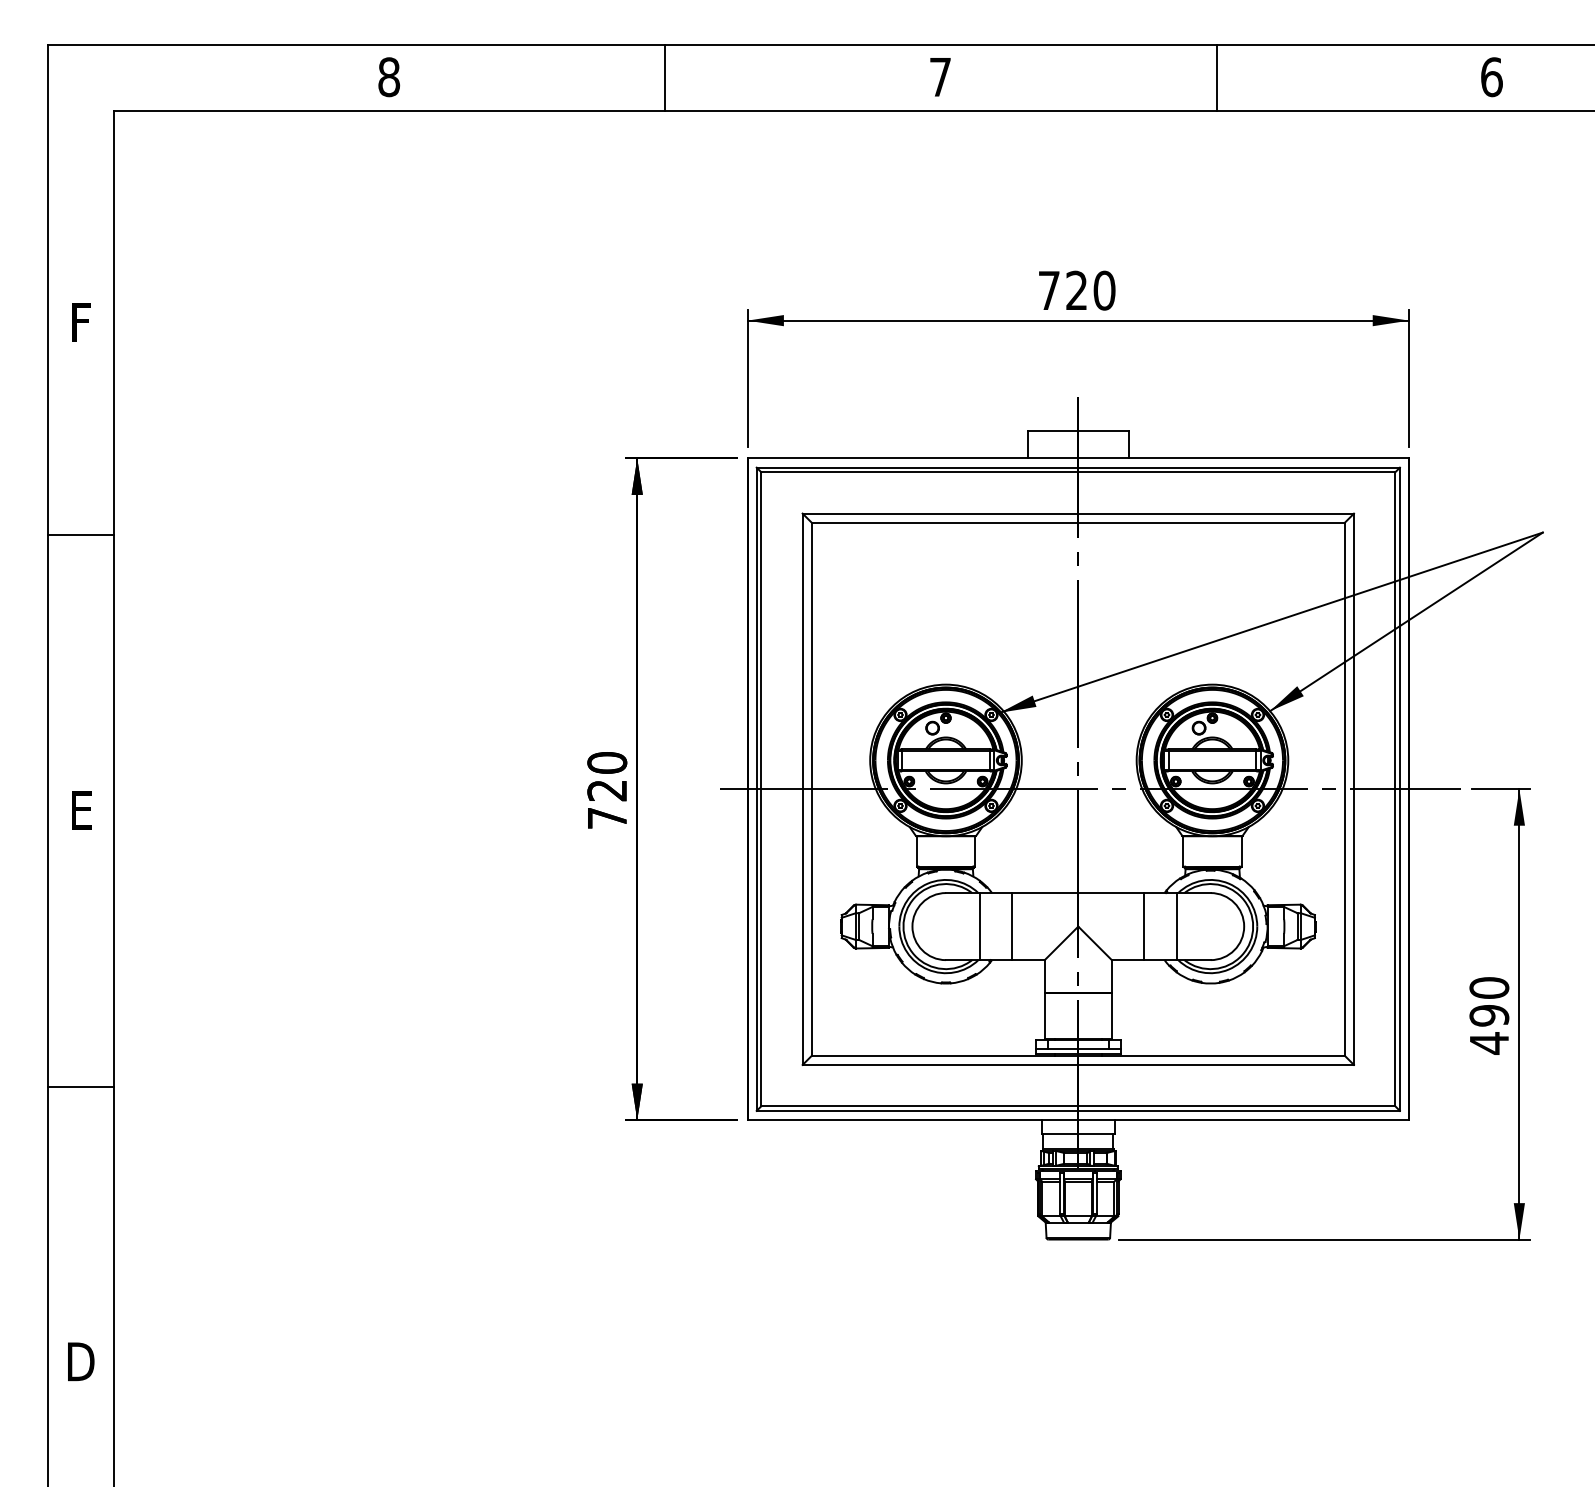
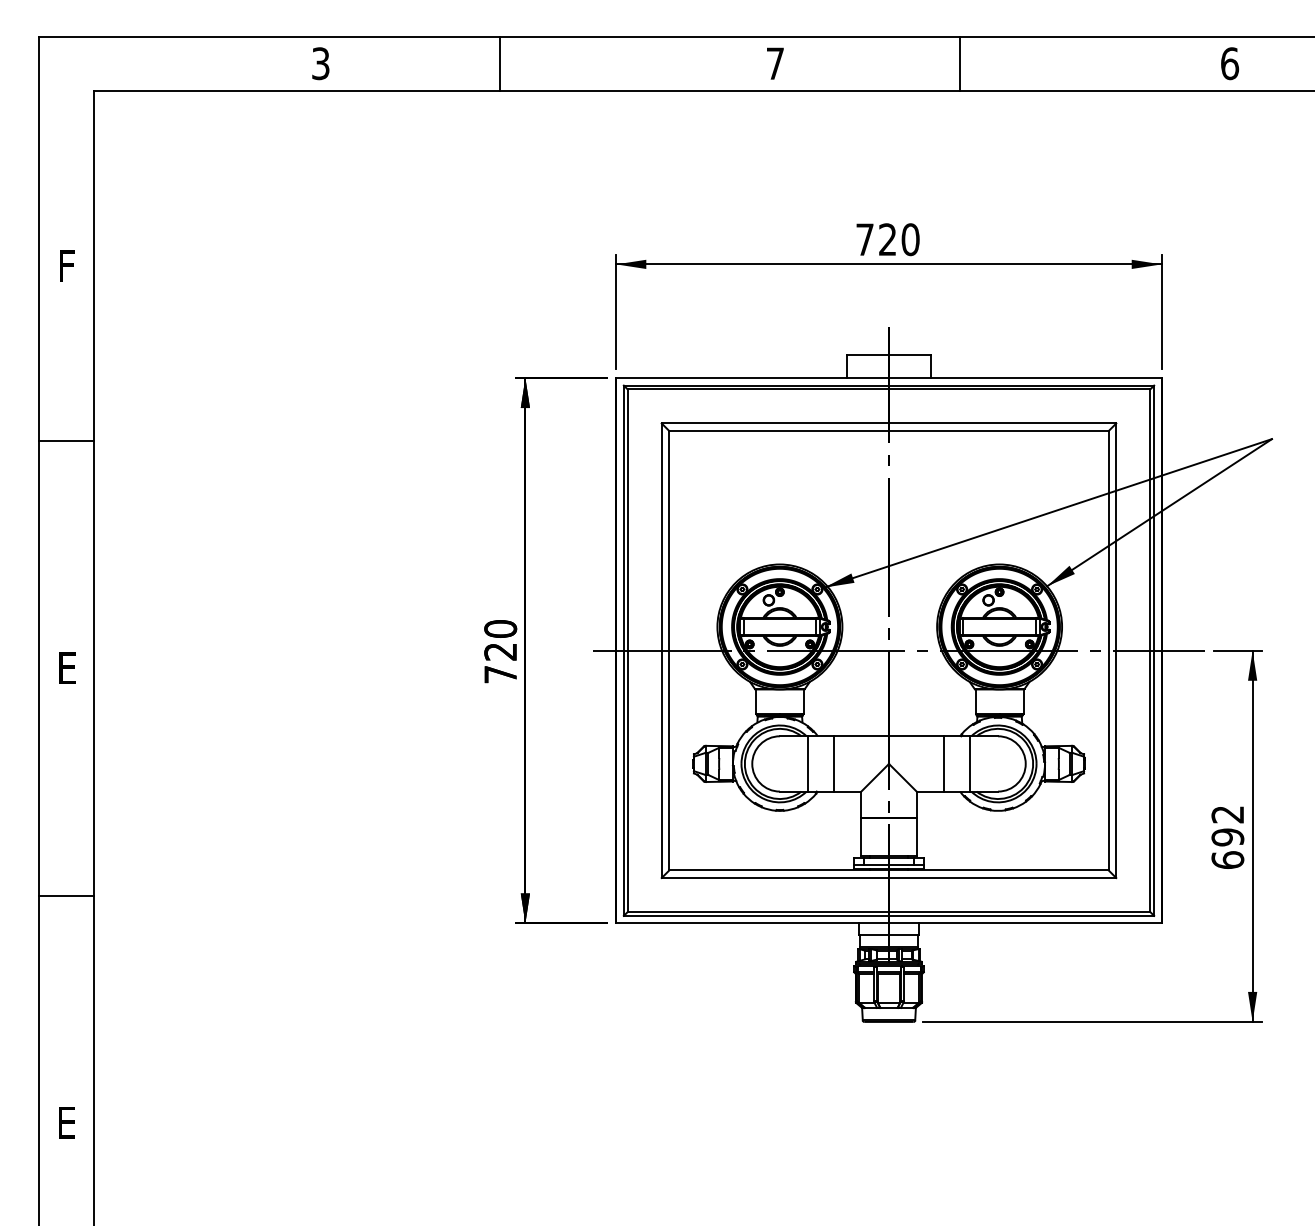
text: (388, 76) -> (320, 63), 8 -> 3
line: (665, 76) -> (499, 63), moved
line: (1217, 76) -> (960, 63), moved
text: (1488, 1015) -> (1227, 837), 490 -> 692
text: (80, 1361) -> (66, 1122), D -> E

